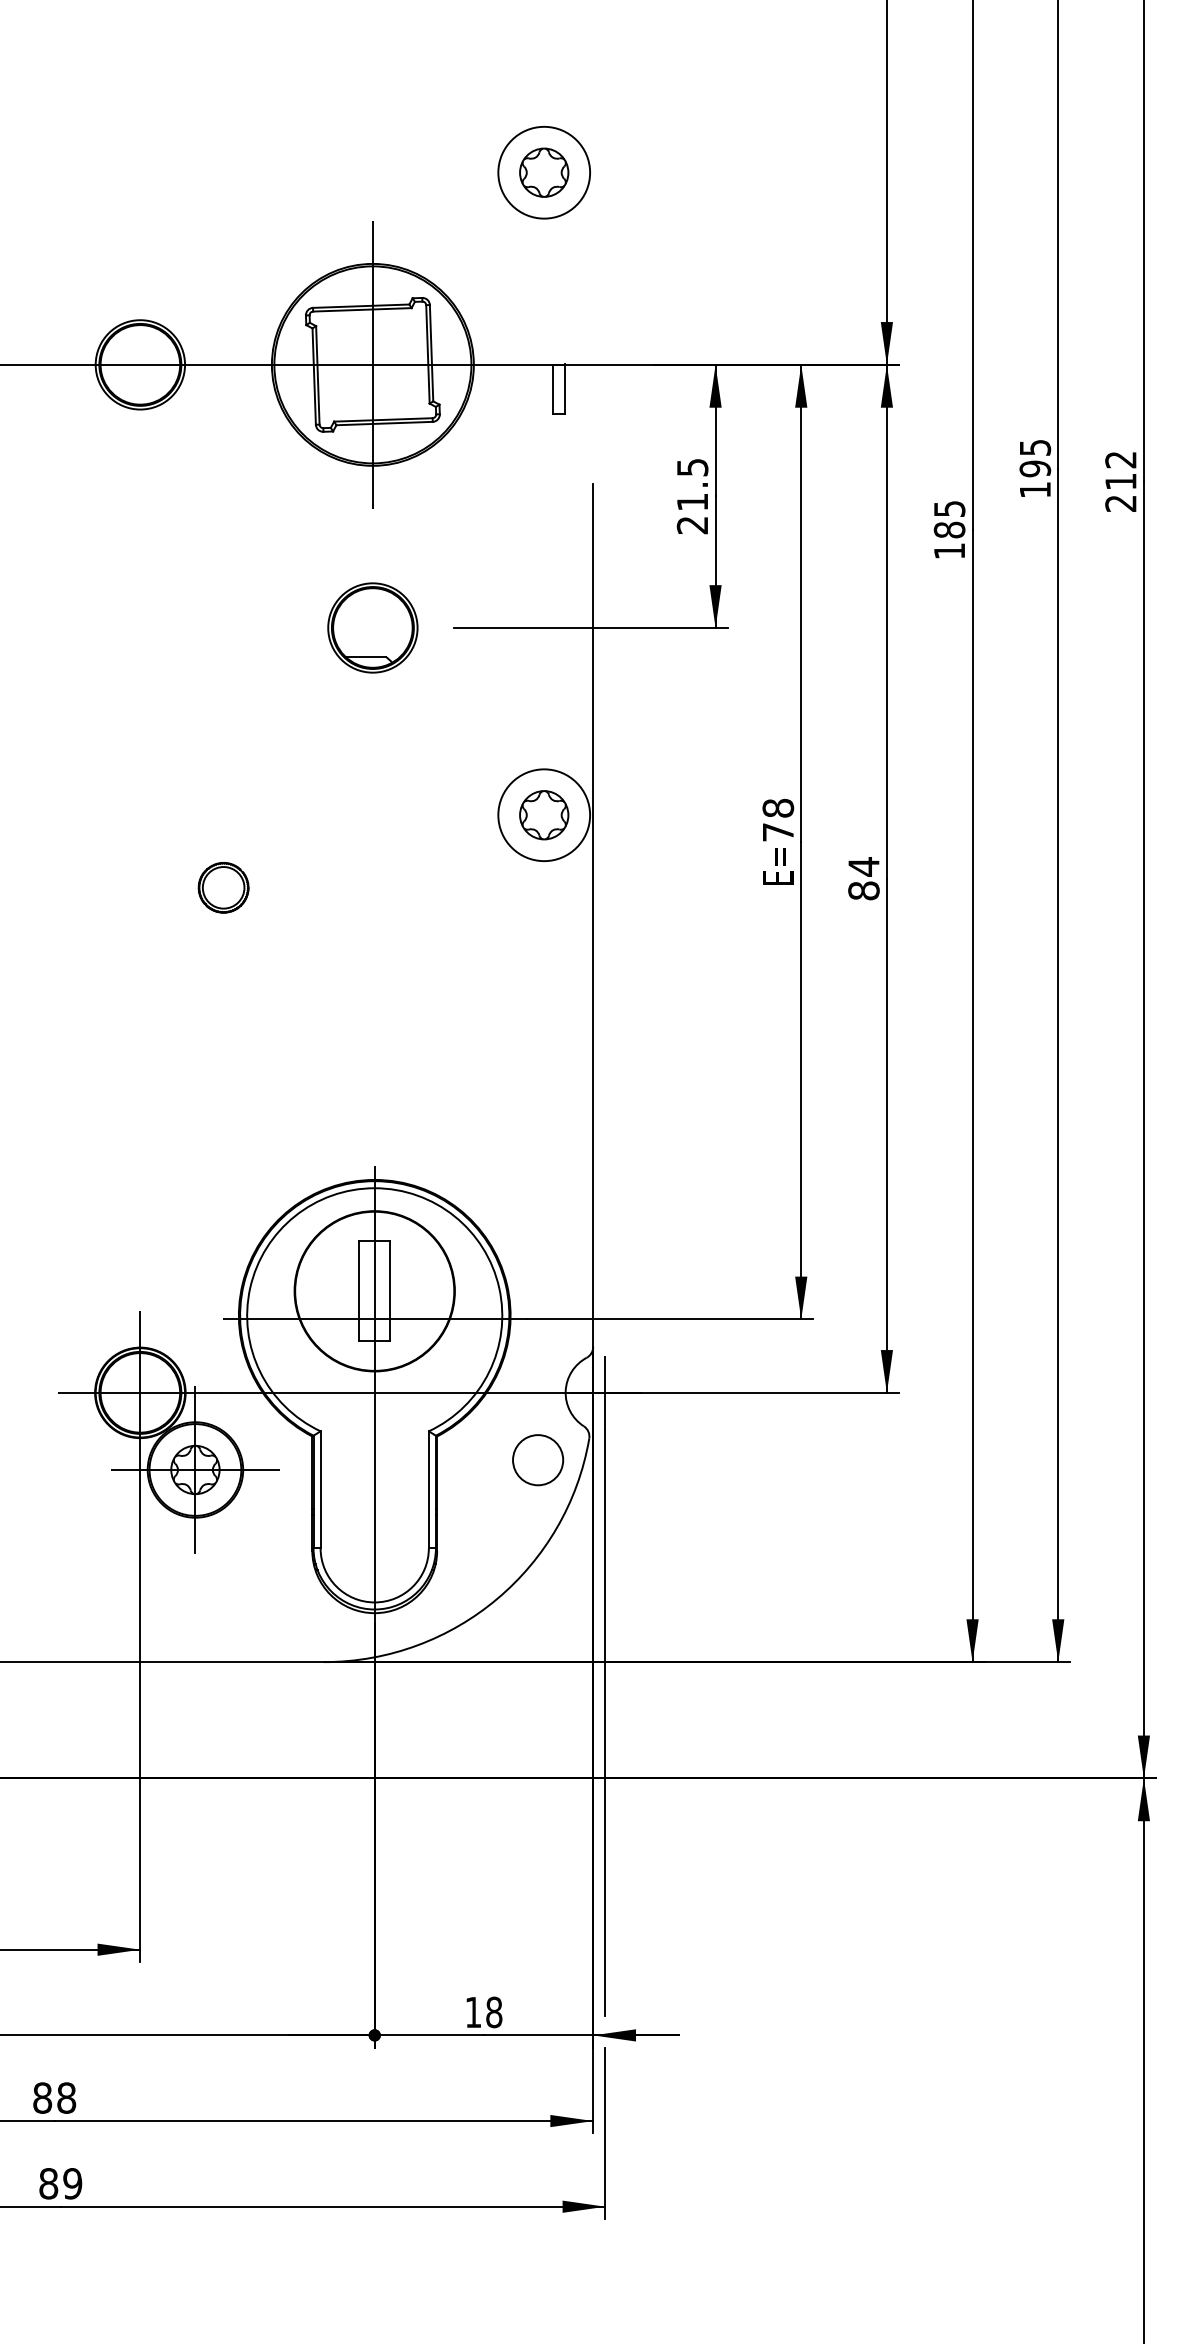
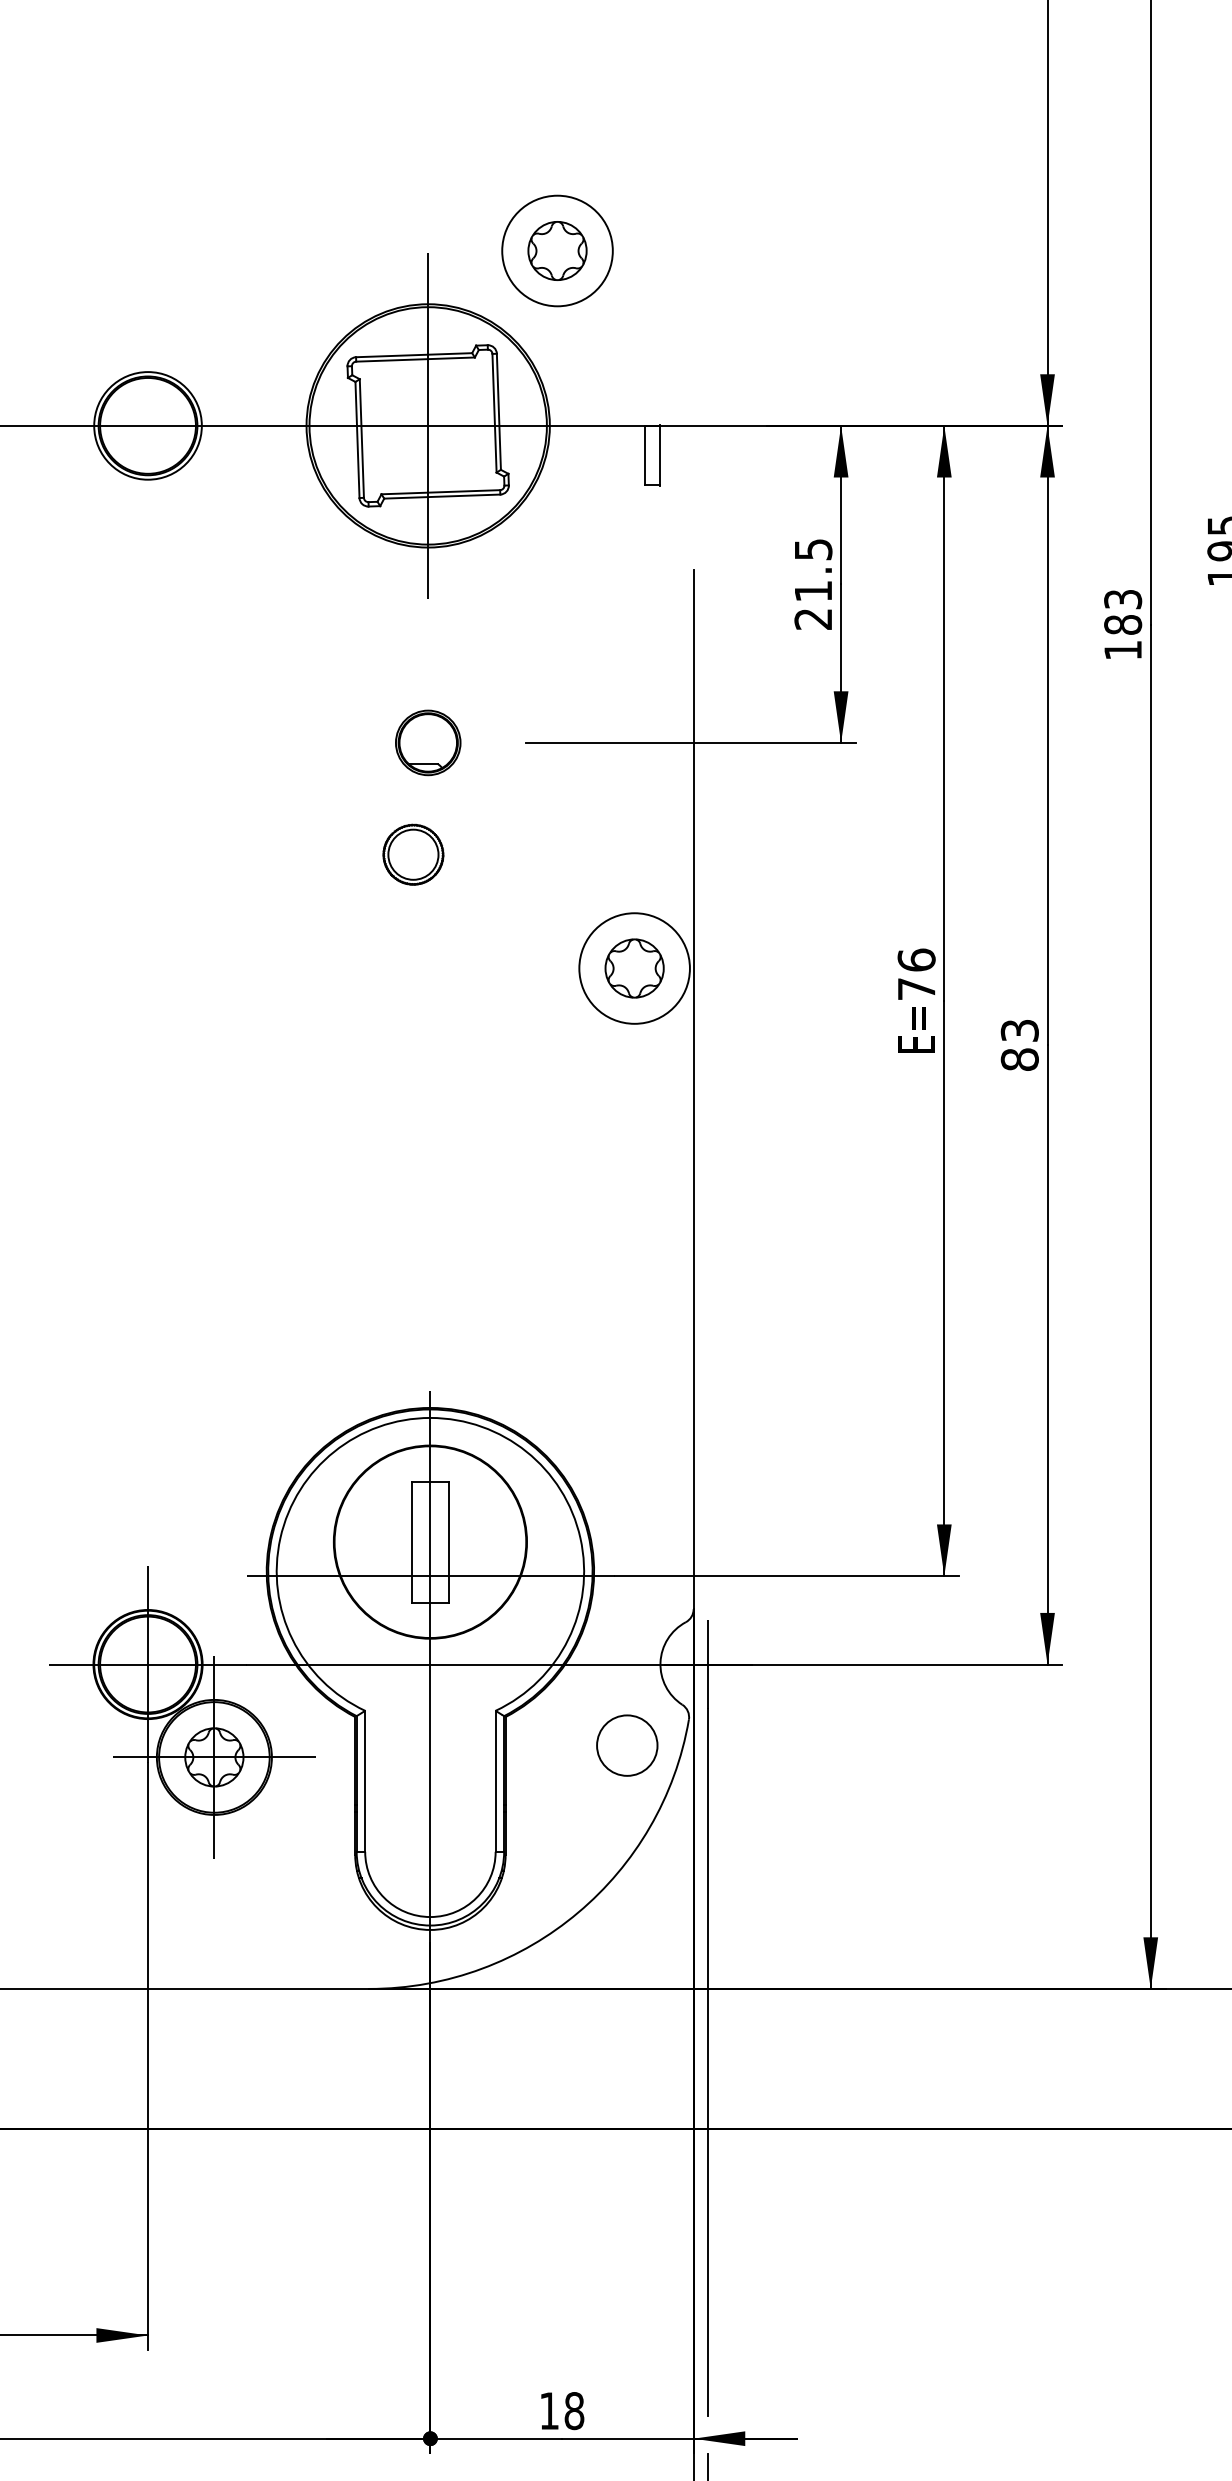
part: (543, 172) -> (556, 250), moved
text: (948, 508) -> (1121, 598), 185 -> 183
part: (372, 627) -> (427, 742), size x0.6
text: (777, 807) -> (915, 959), 78 -> 76
text: (863, 866) -> (1019, 1030), 84 -> 83
part: (223, 887) -> (413, 854), moved

